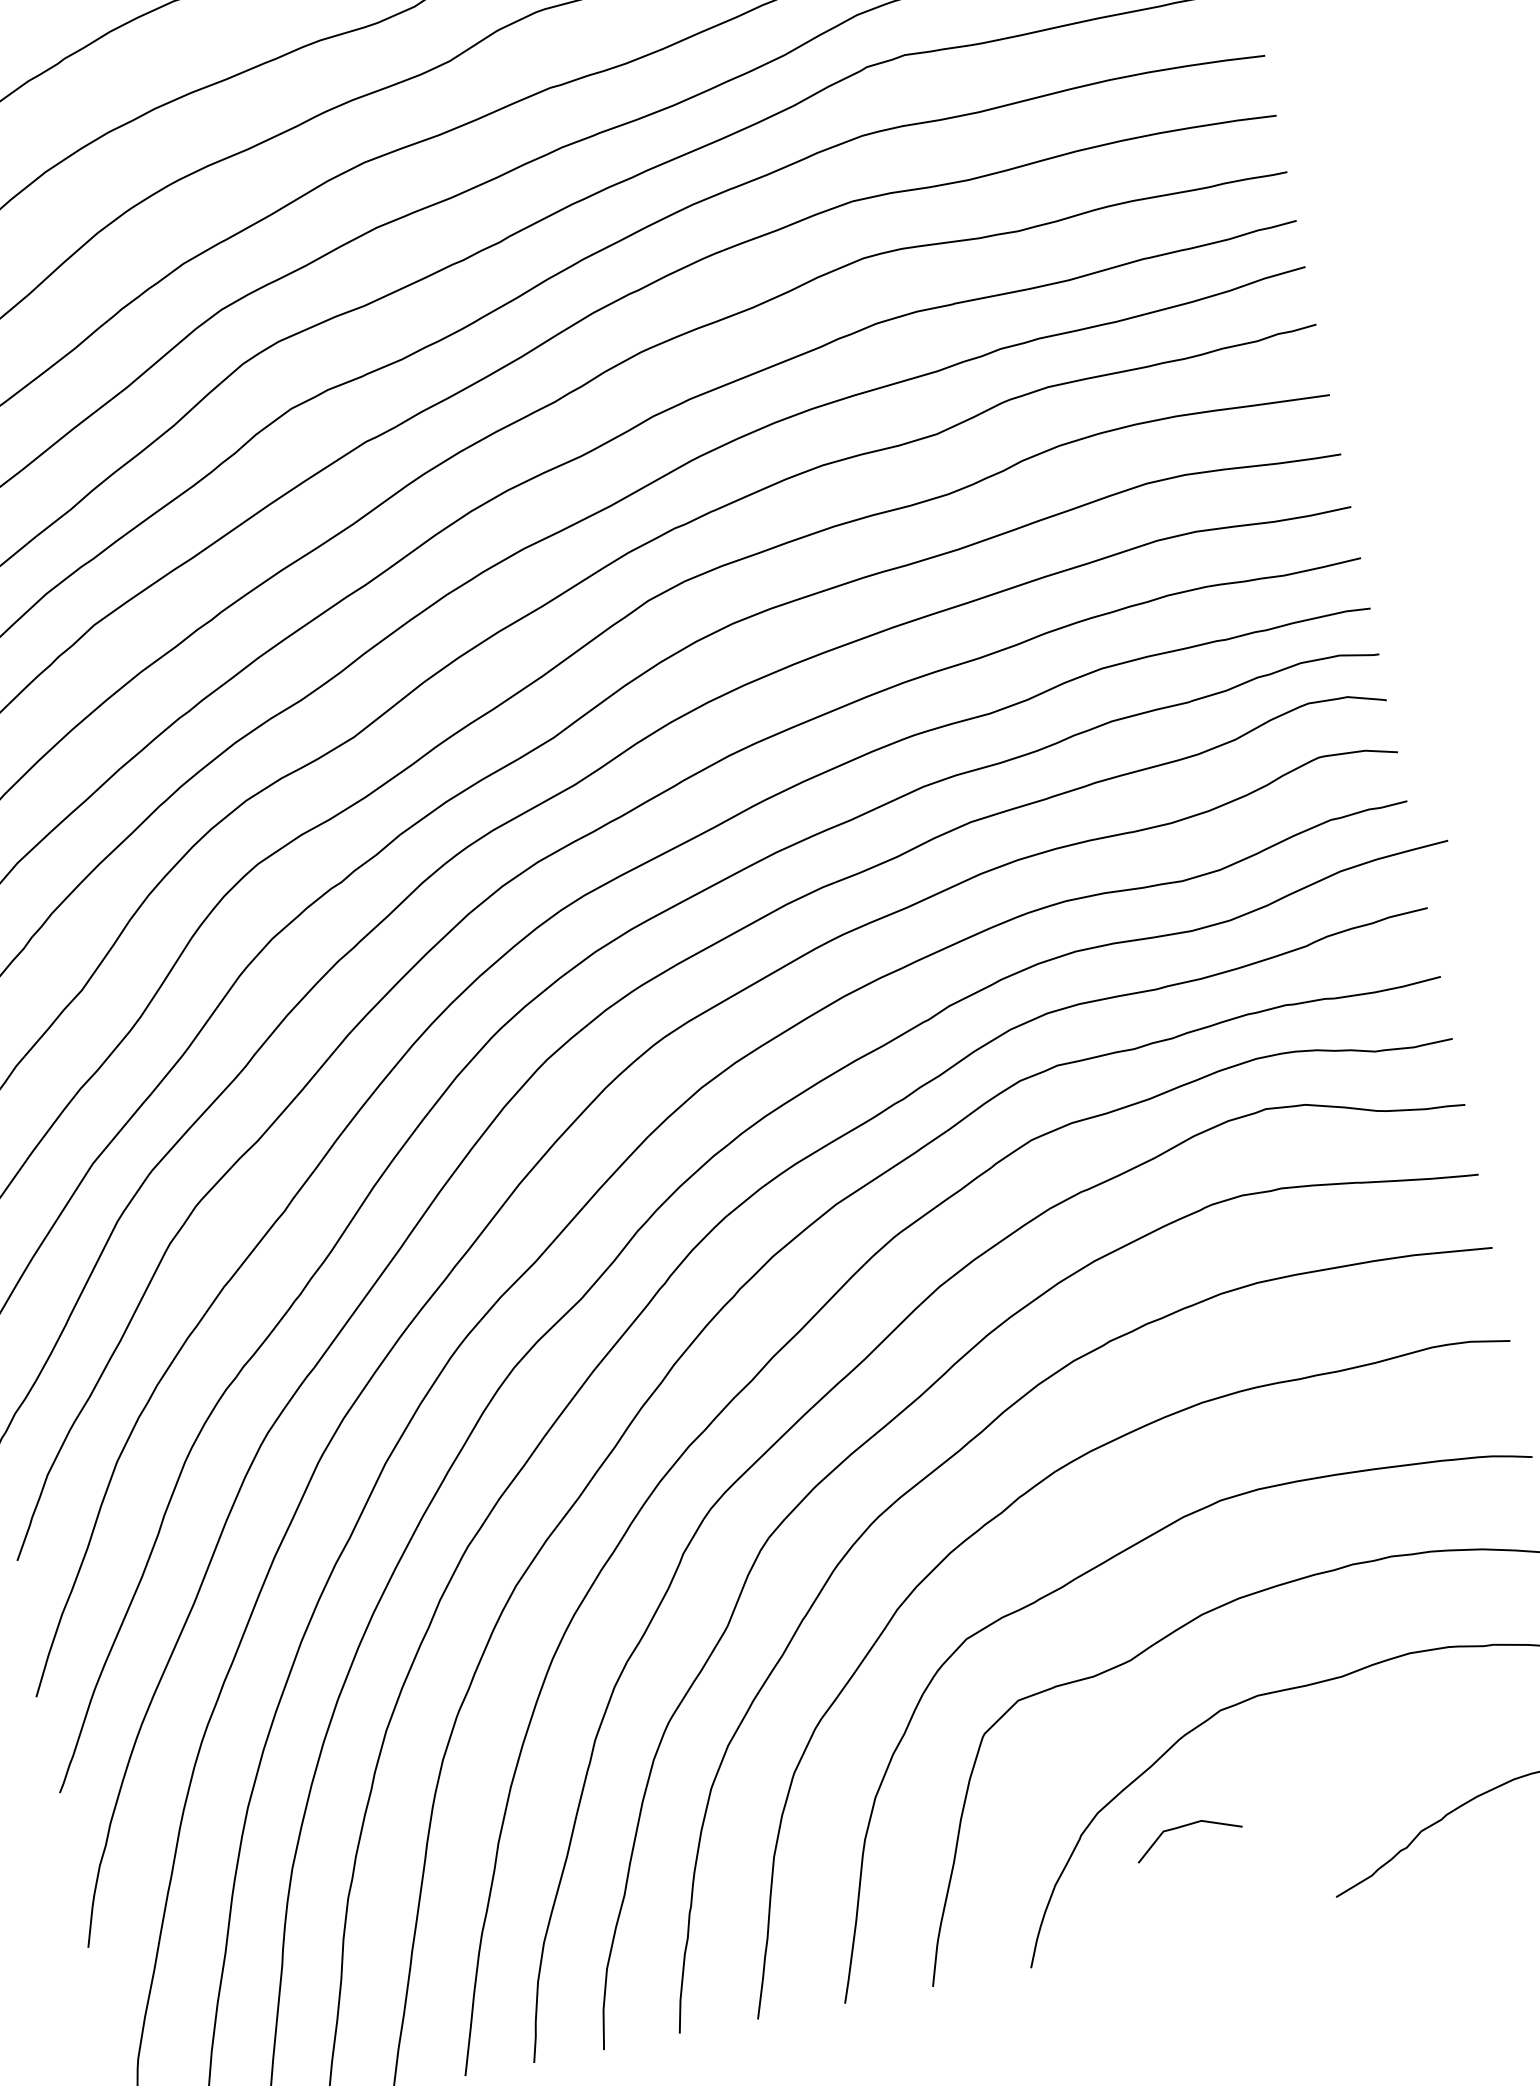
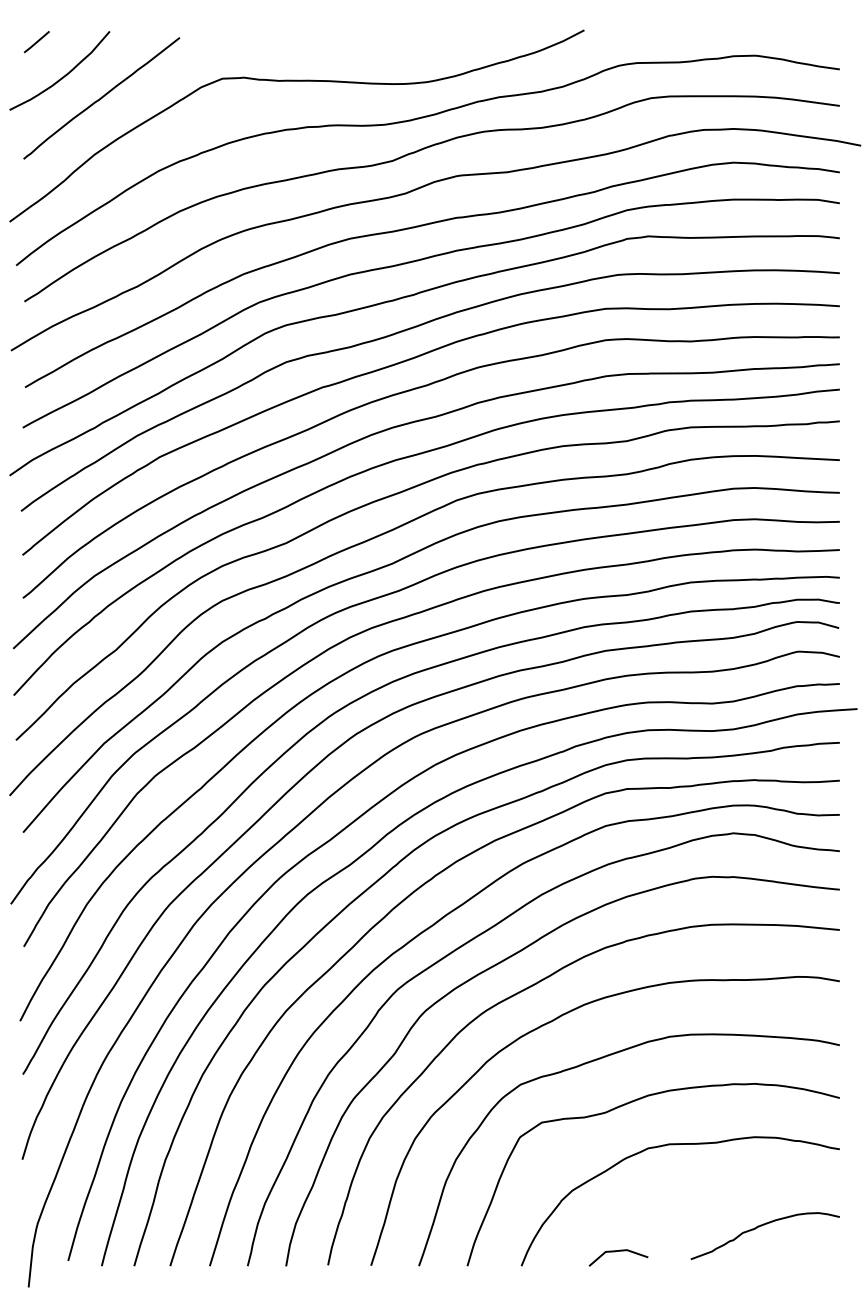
line: (1181, 1829) -> (615, 1252), moved

